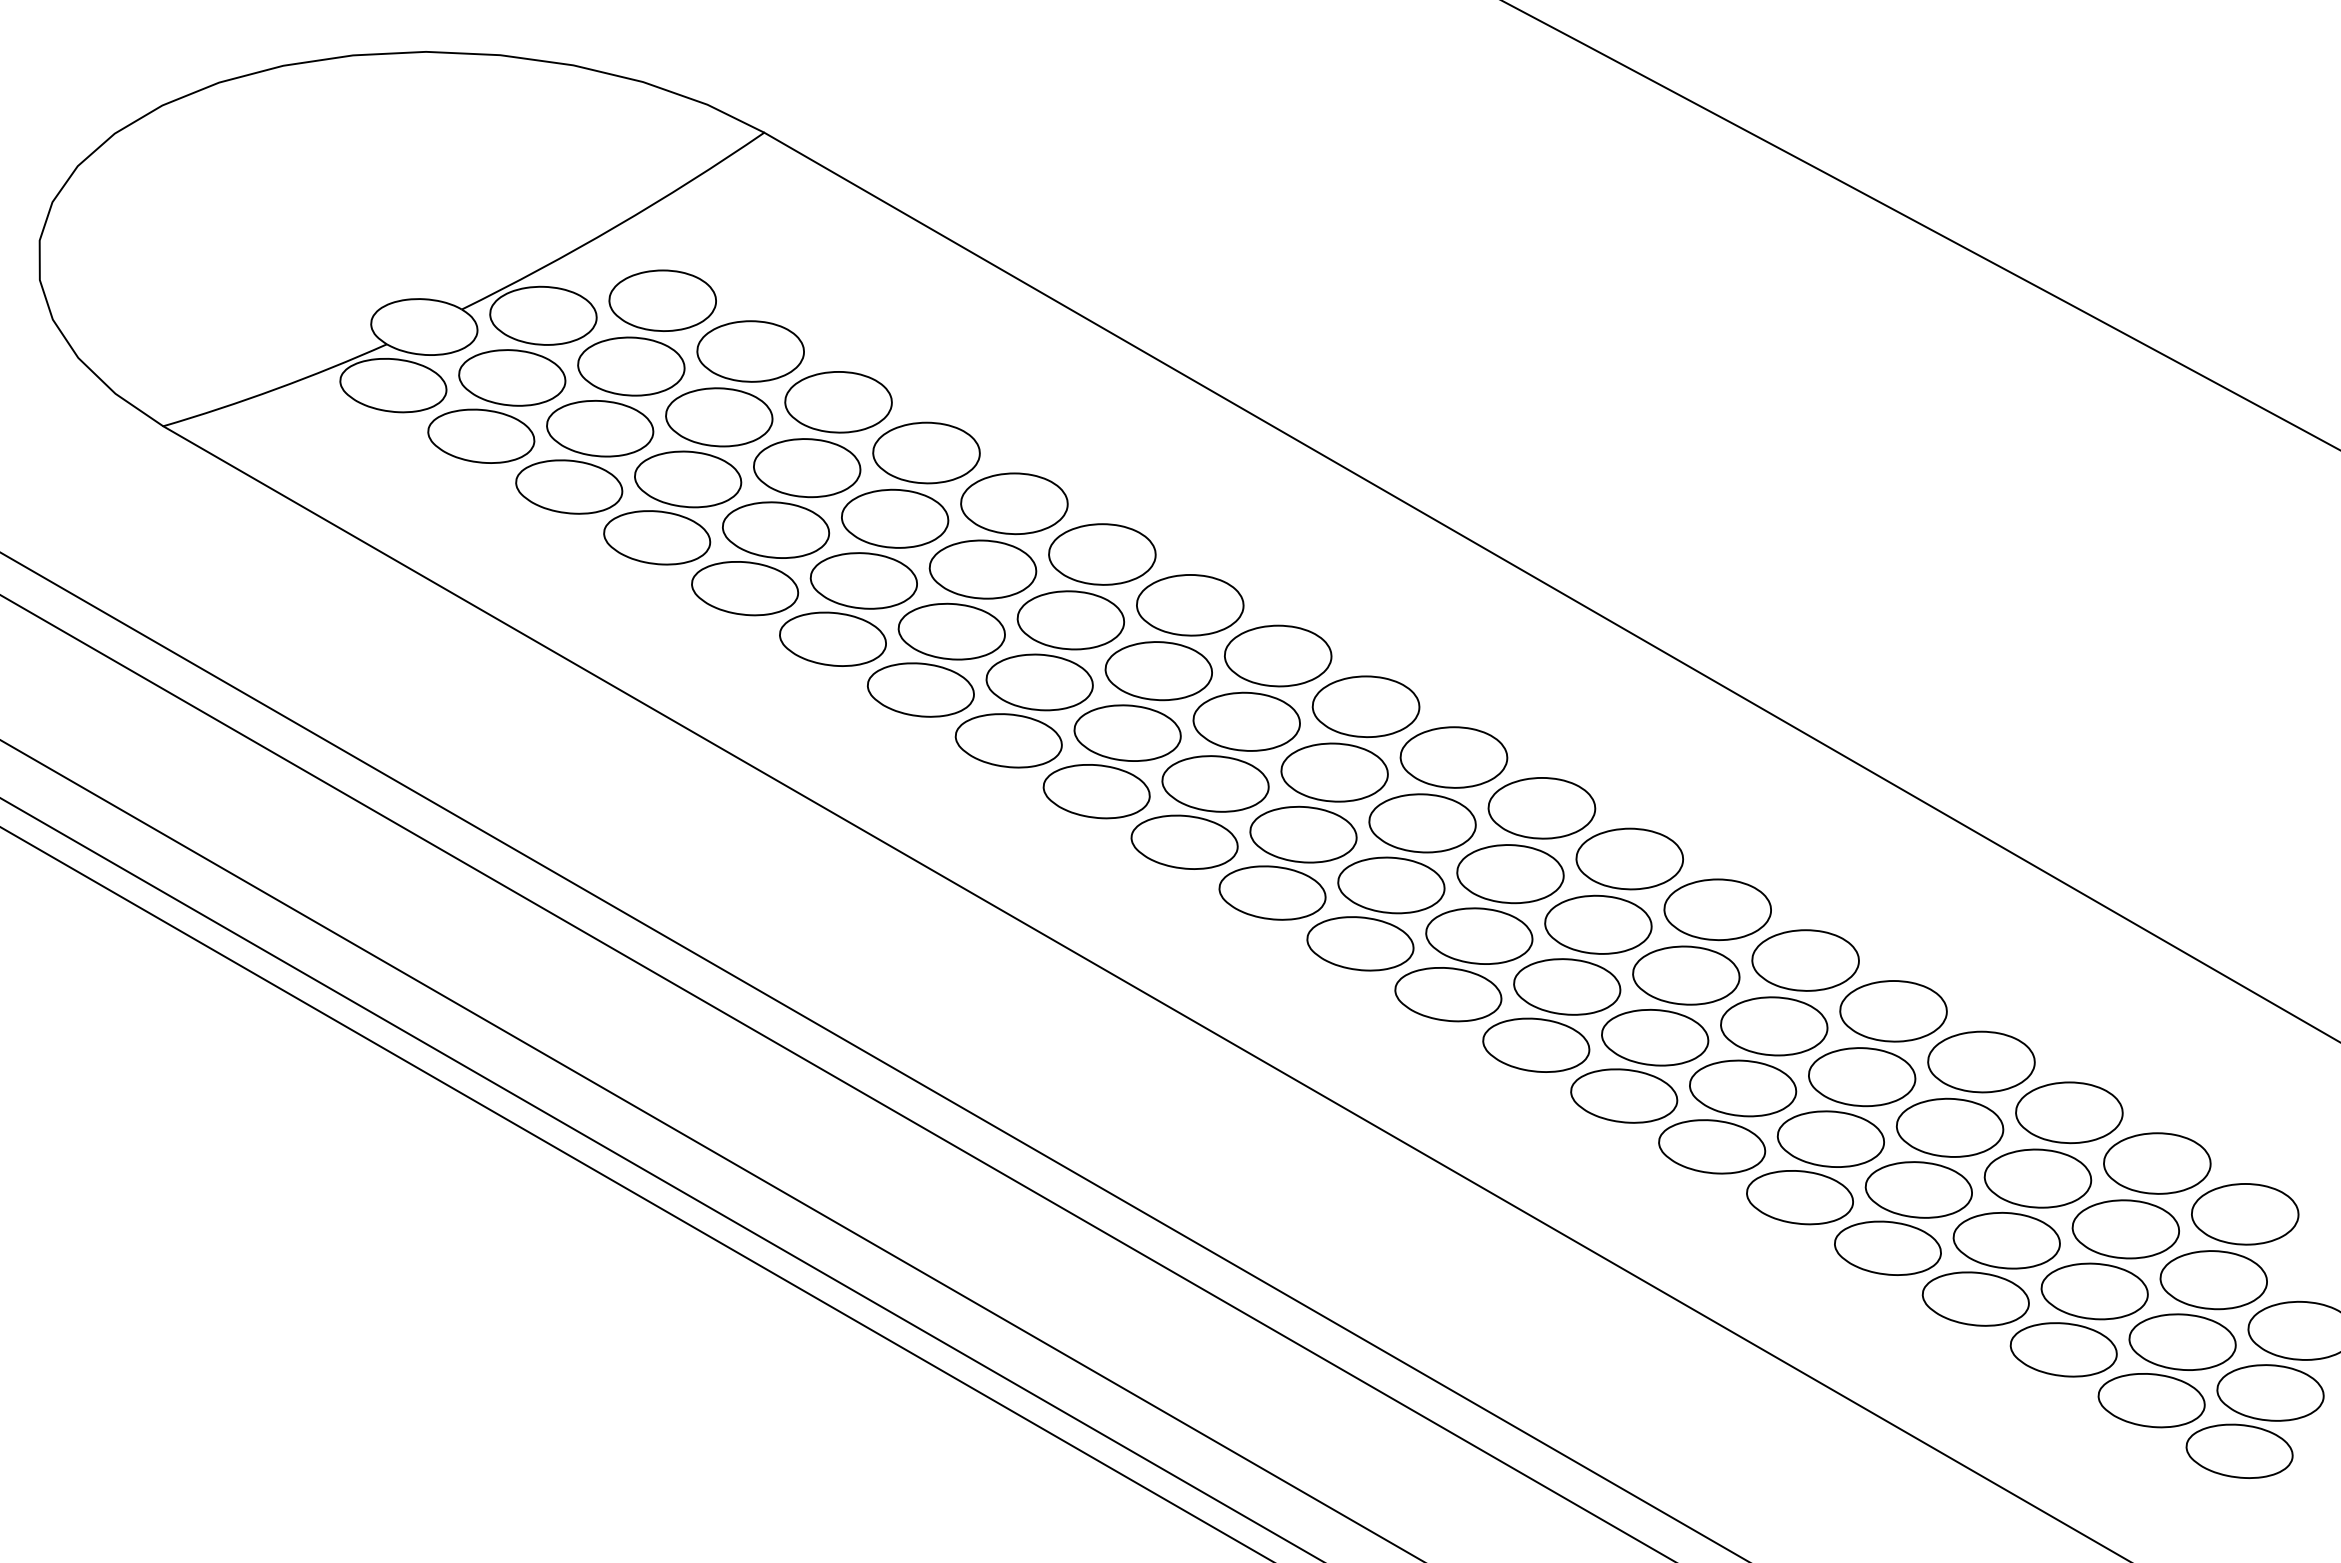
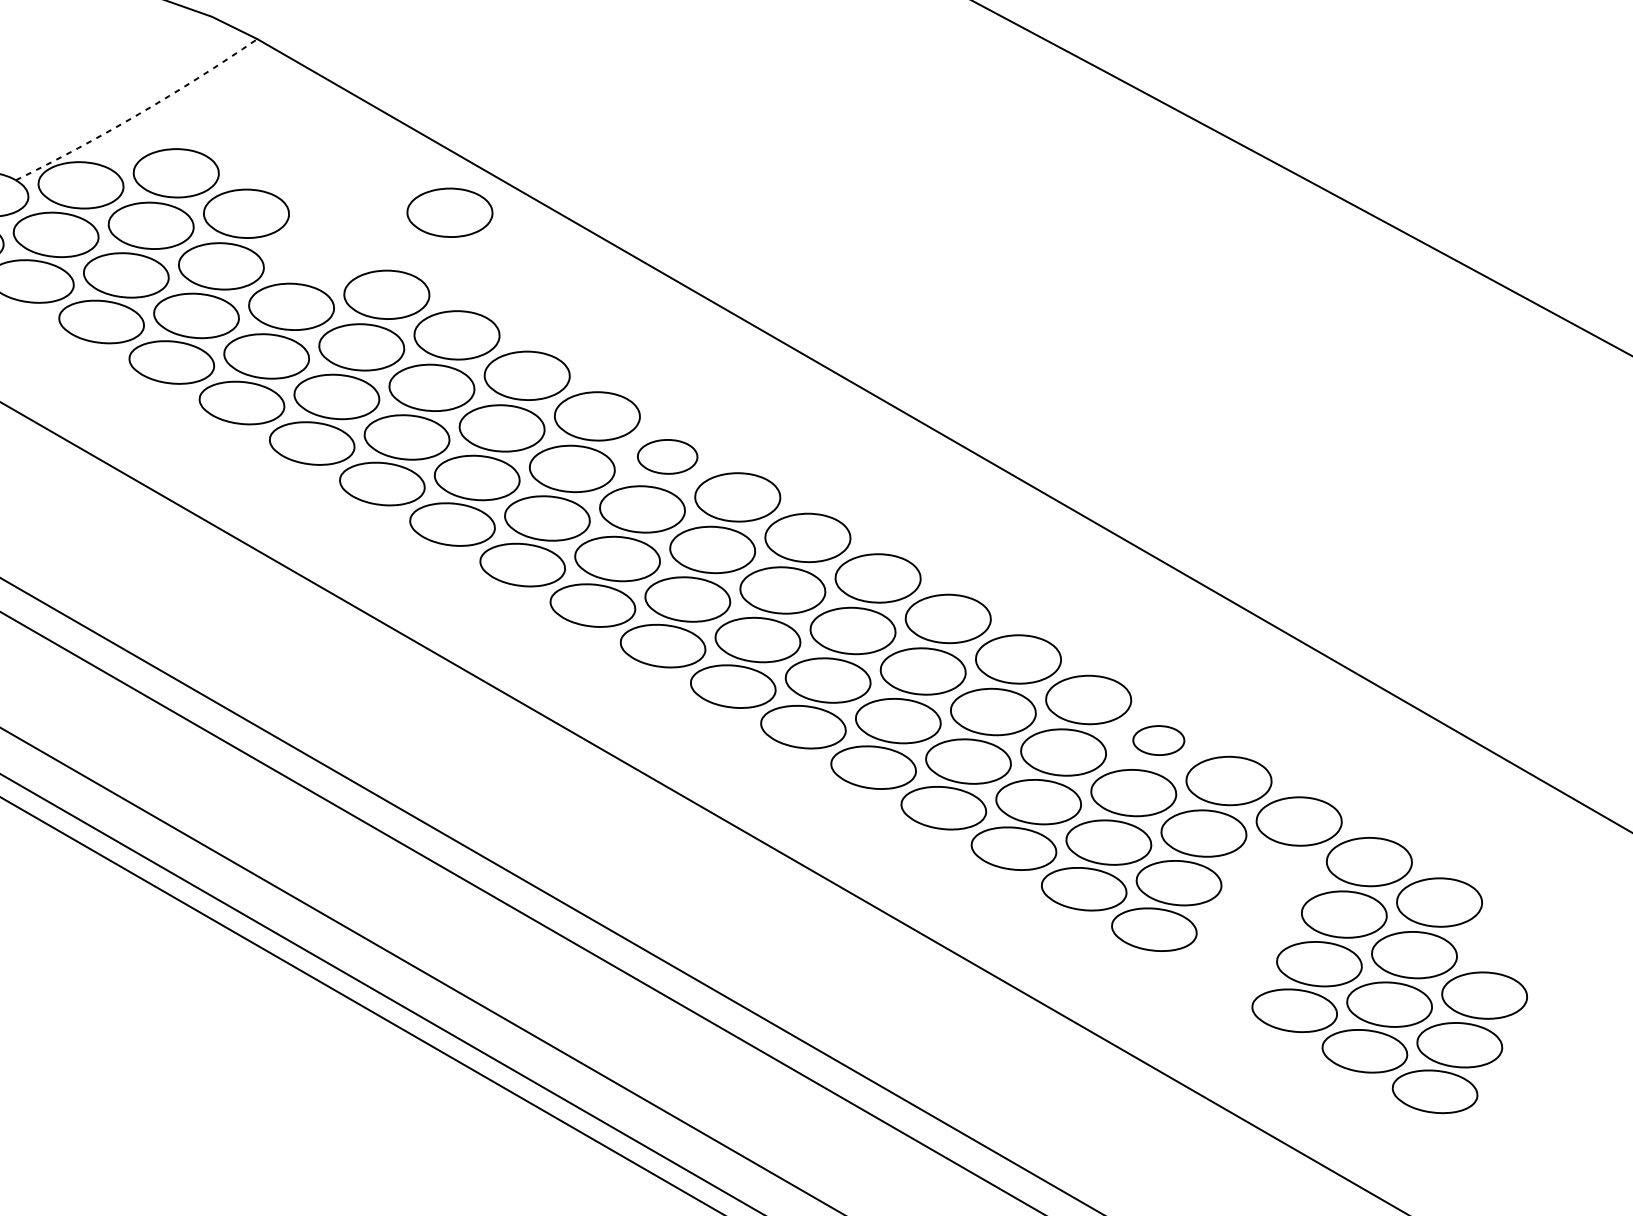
arc: (616, 226) -> (139, 114), solid -> dashed
part: (838, 402) -> (449, 212), moved
part: (1278, 655) -> (667, 456), size x0.7
part: (1893, 1011) -> (1158, 740), size x0.6
part: (2006, 1237) -> (1249, 921), removed

